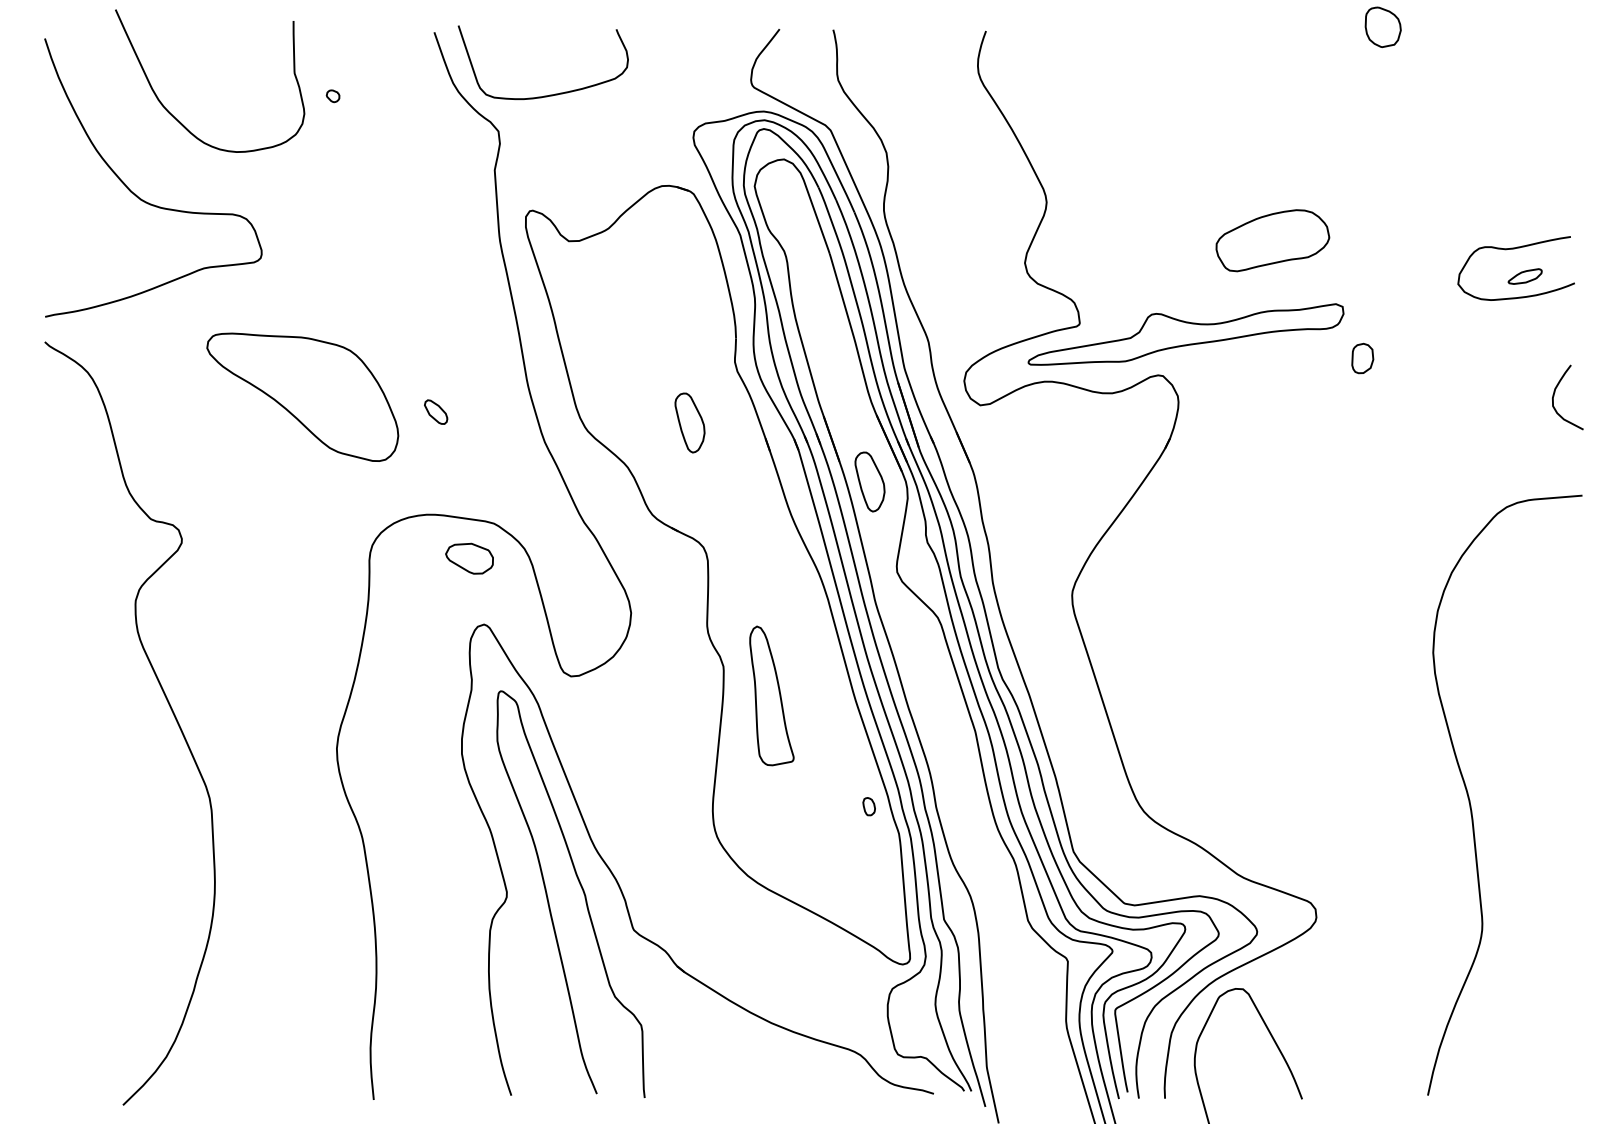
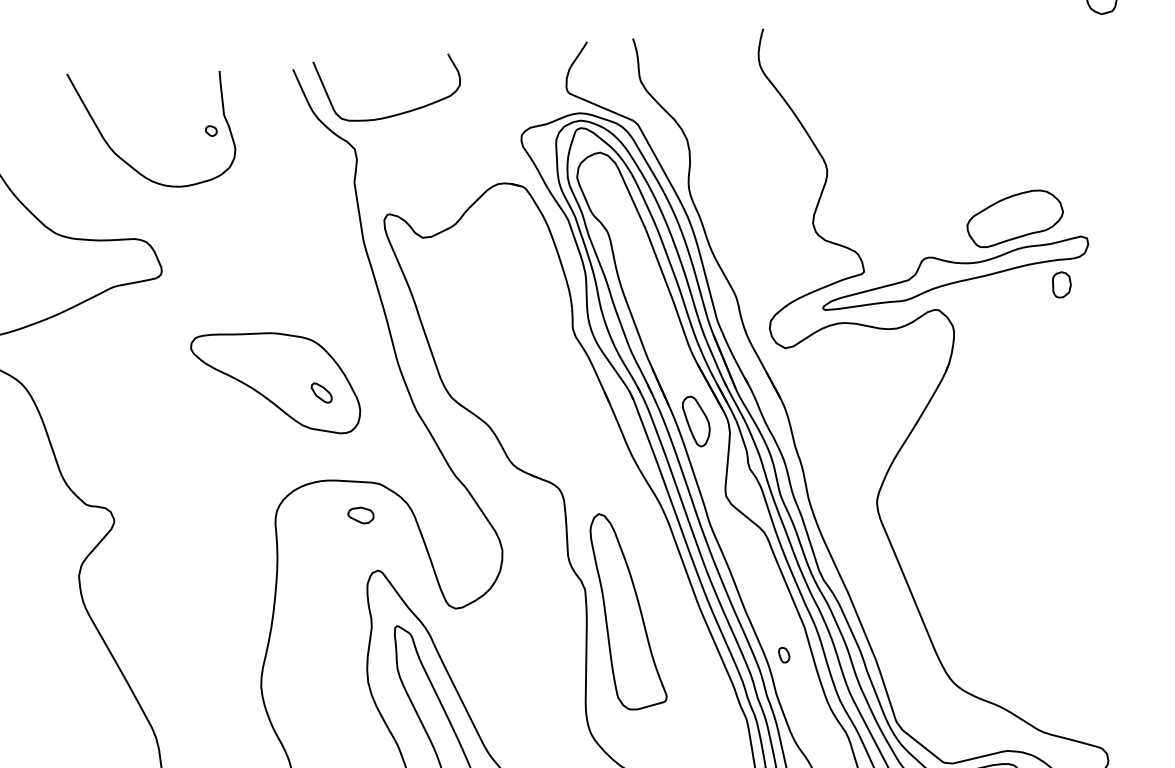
curve: (179, 120) -> (129, 163), moved
part: (1272, 240) -> (1014, 218), moved
part: (1362, 358) -> (1061, 284), moved
part: (302, 396) -> (275, 383), moved
part: (689, 422) -> (538, 383), removed
part: (469, 558) -> (360, 515), size x0.62
part: (771, 695) -> (627, 610), size x1.67
part: (868, 806) -> (783, 655), moved

